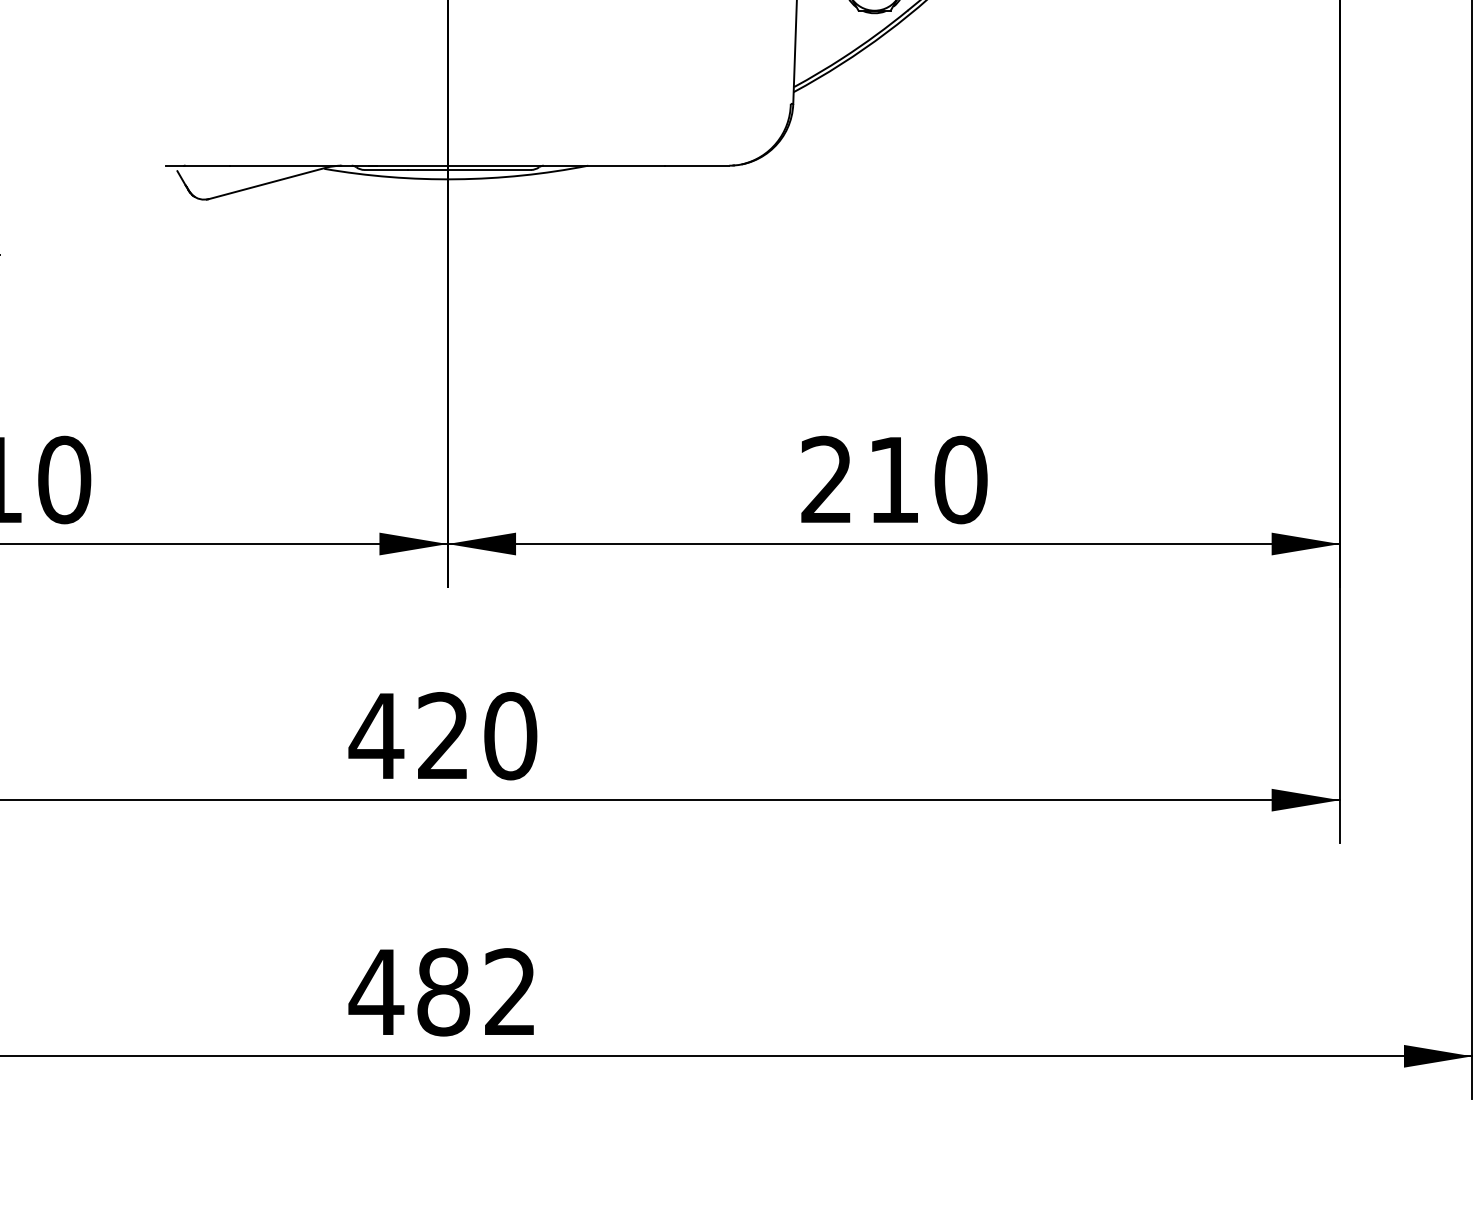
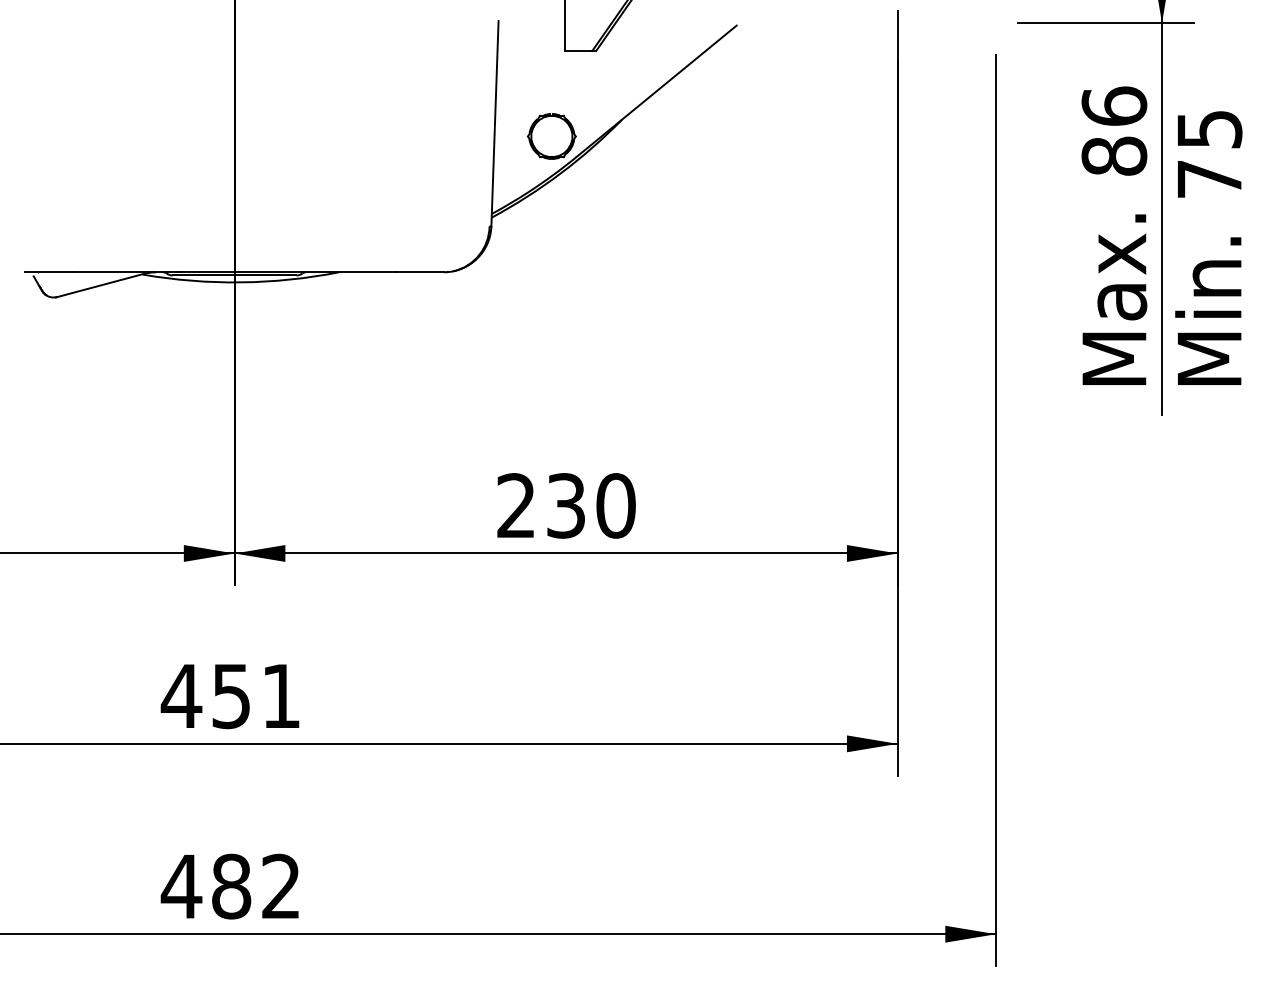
text: (892, 479) -> (565, 505), 210 -> 230
text: (477, 736) -> (256, 696), 420 -> 451

